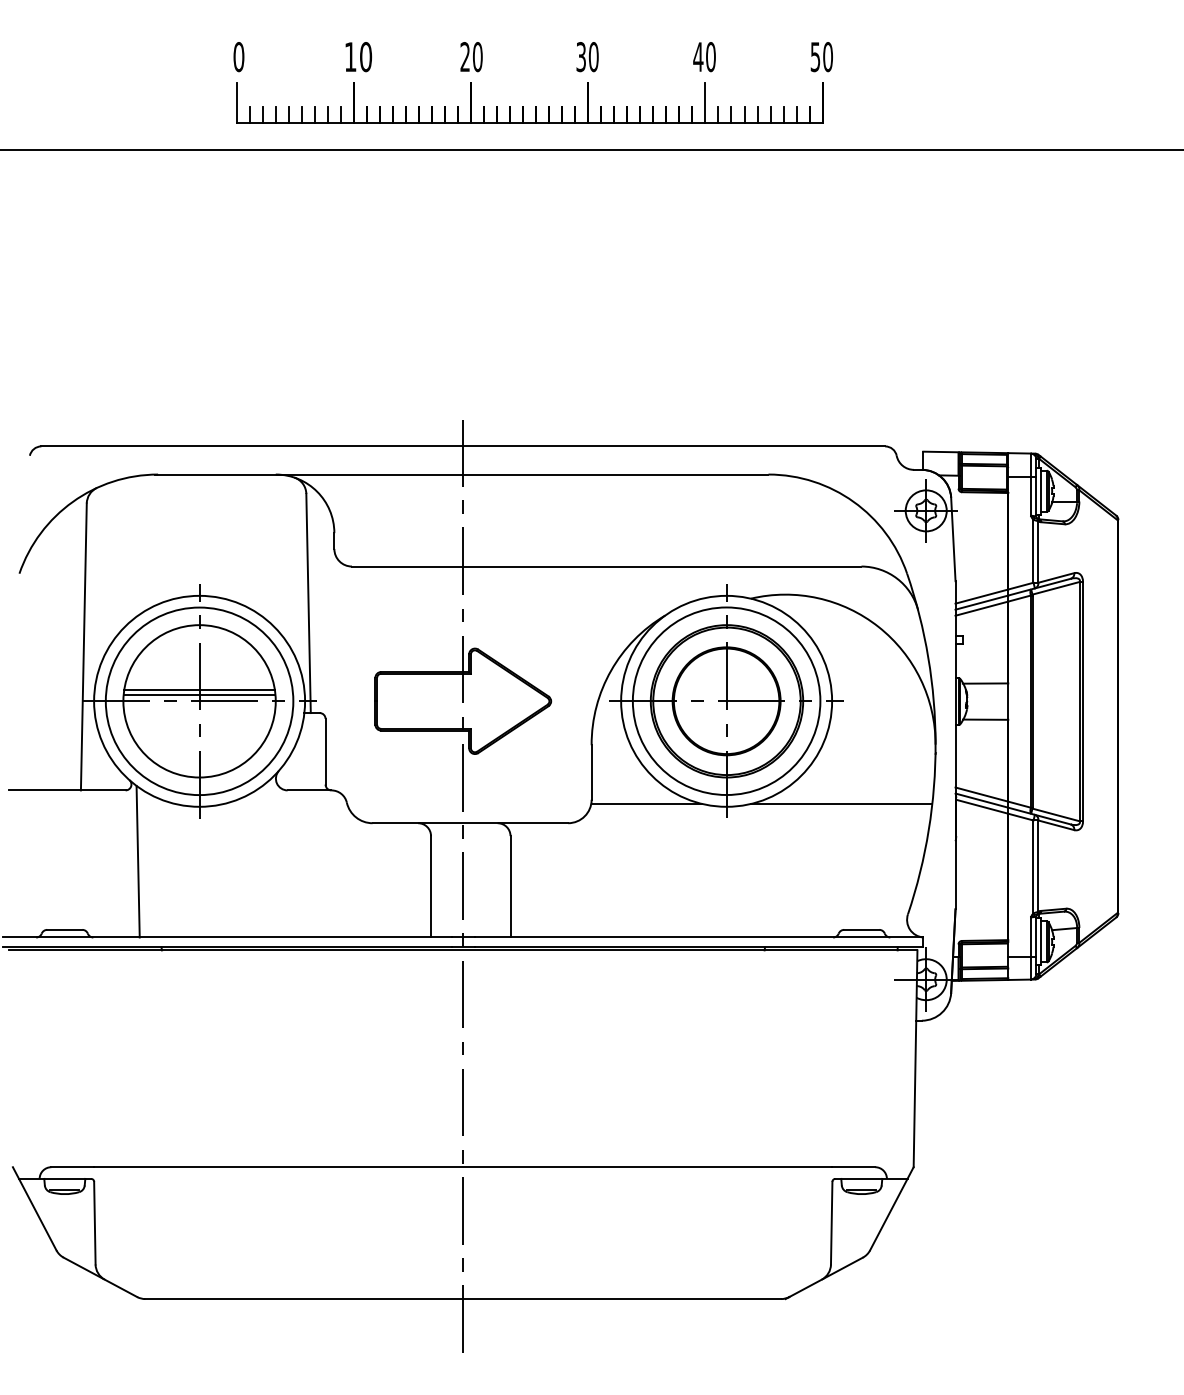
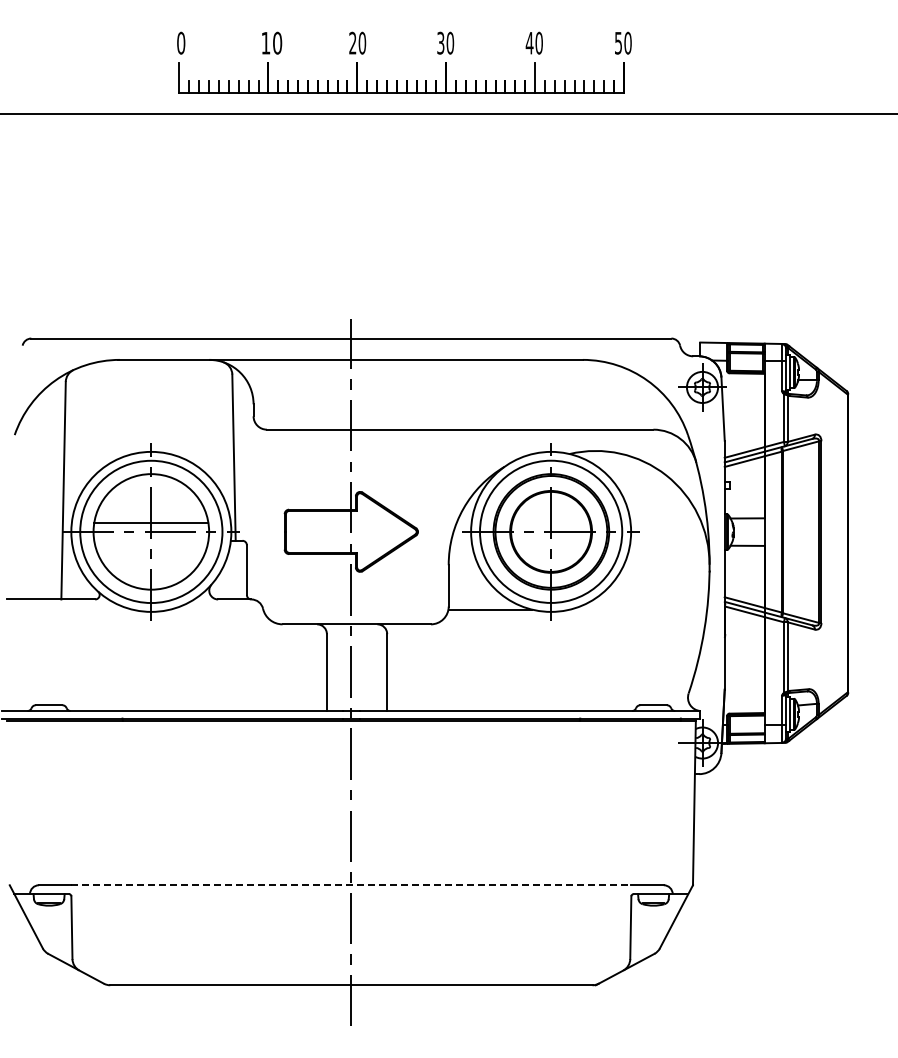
line: (199, 695) -> (151, 527), removed
line: (841, 803) -> (638, 609), removed
line: (137, 861) -> (104, 653), removed
line: (463, 1167) -> (351, 885), solid -> dashed

